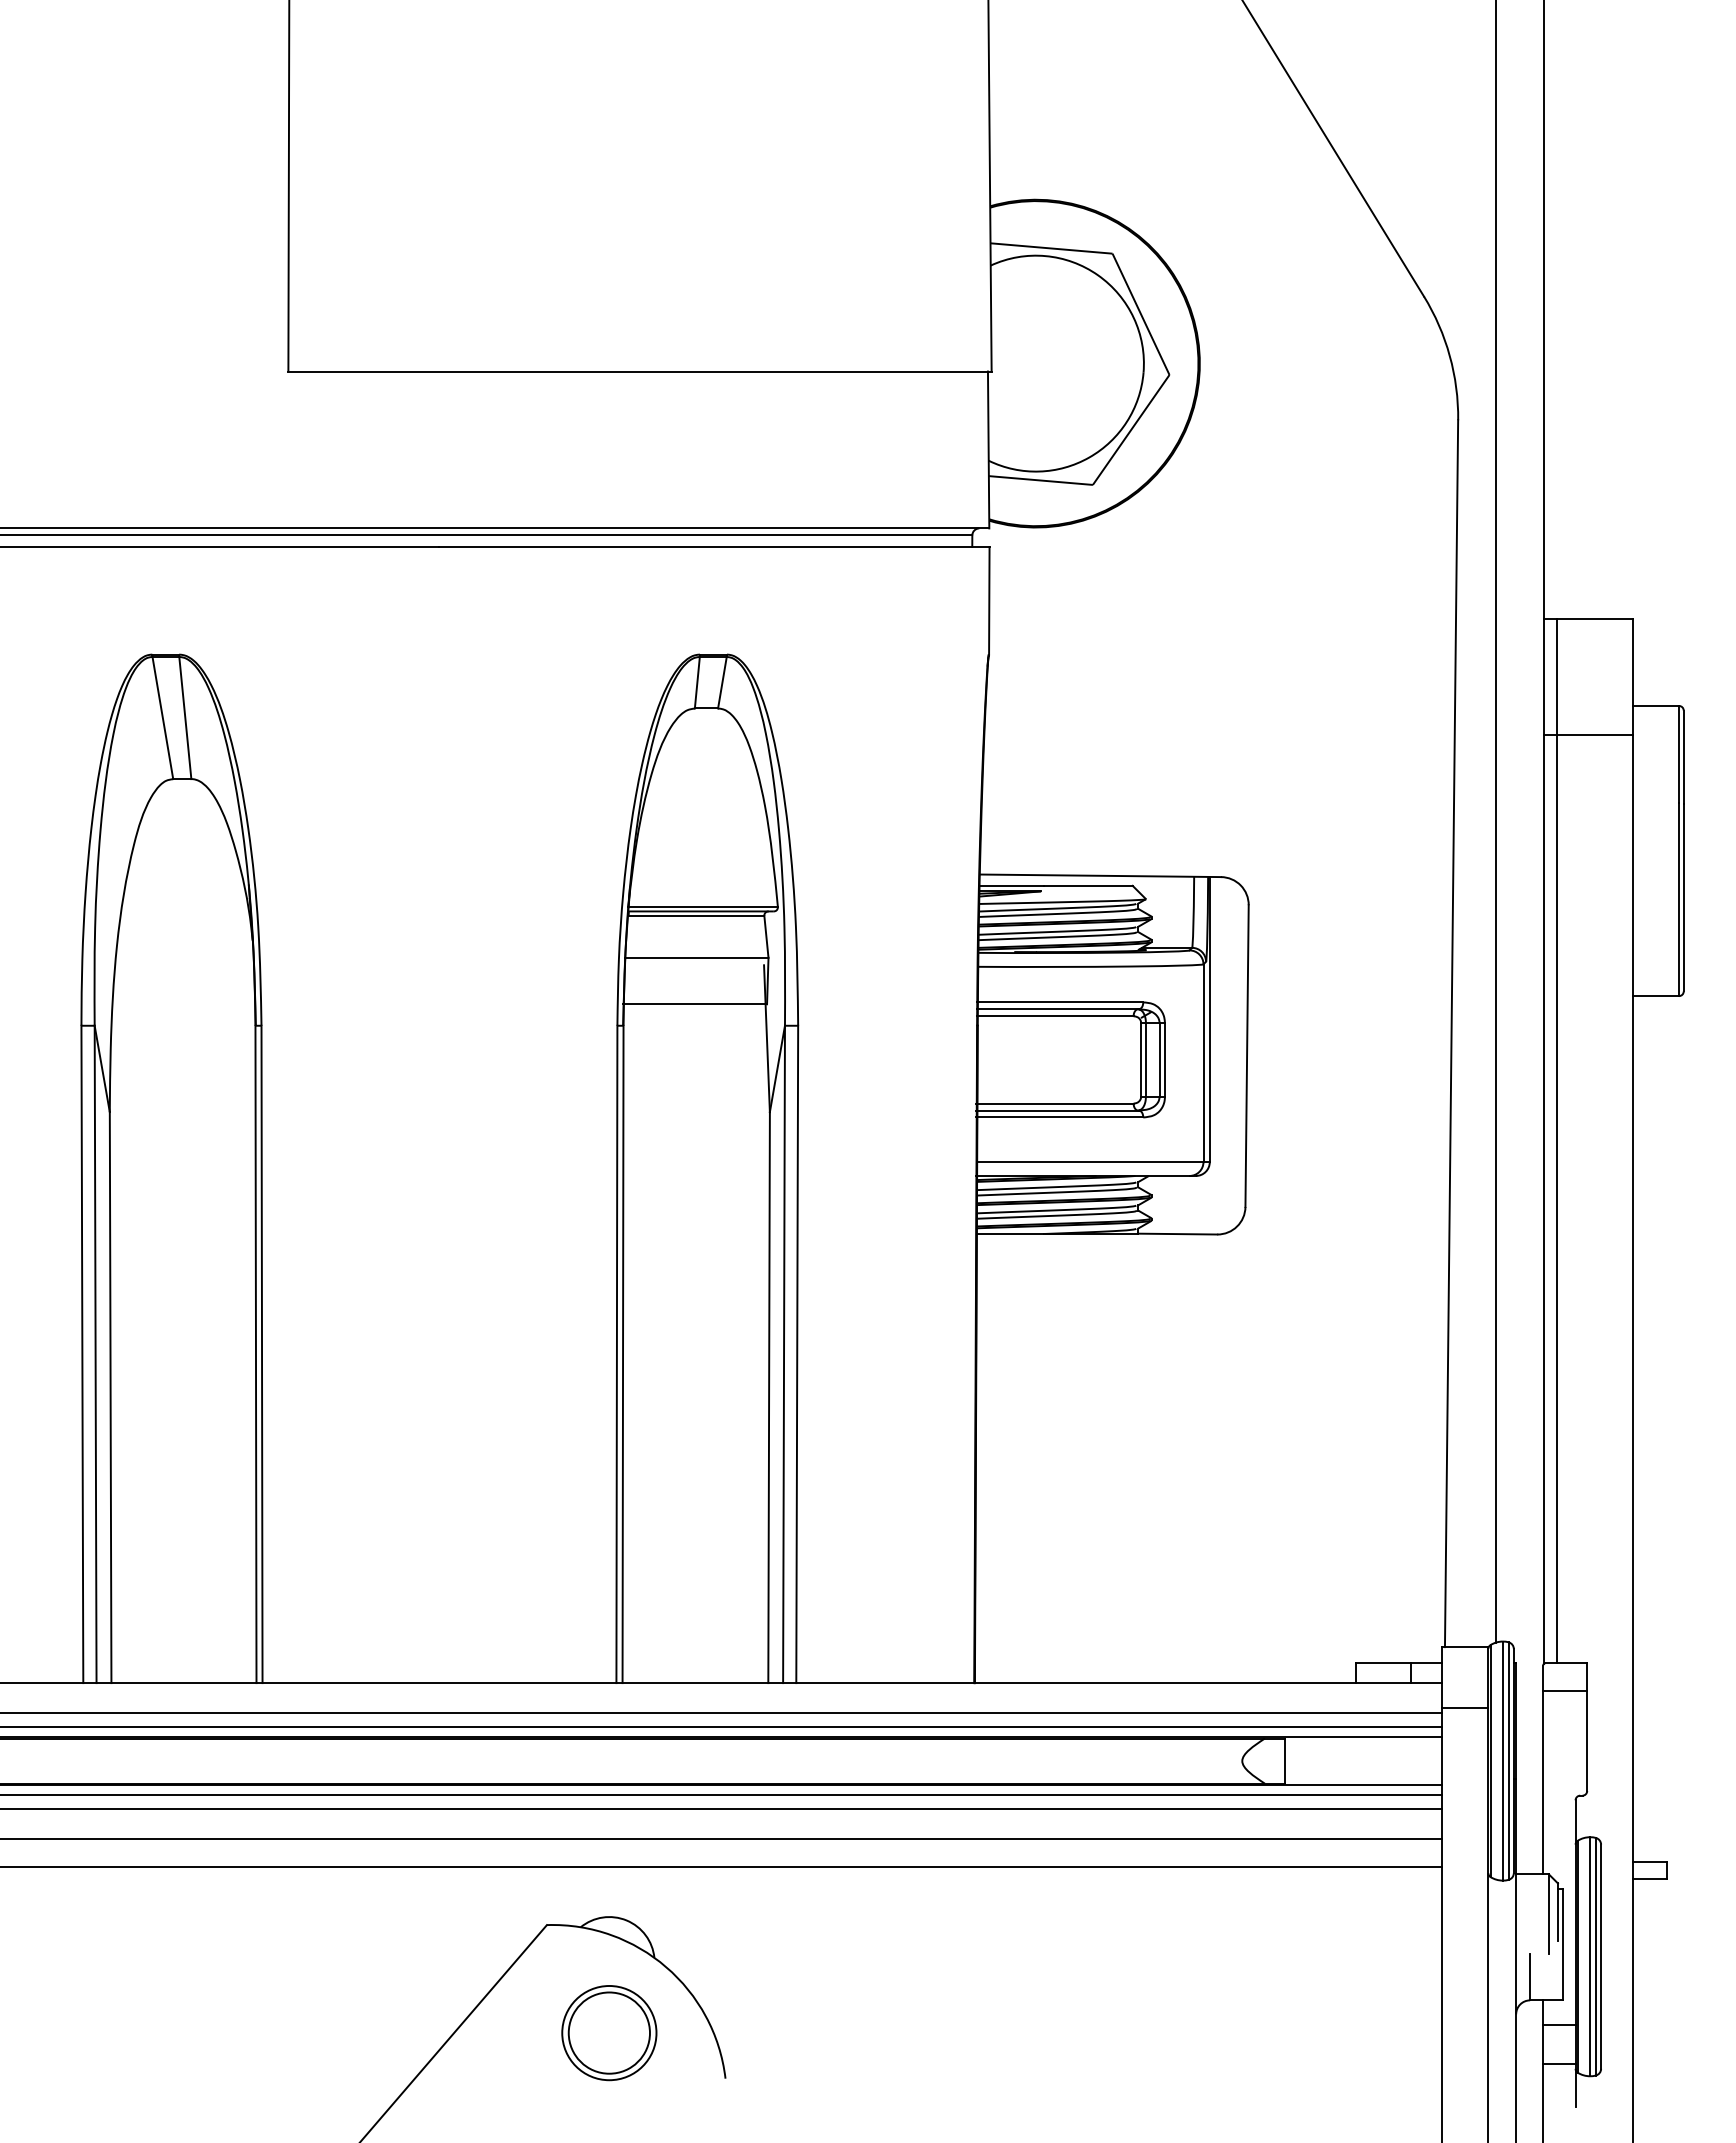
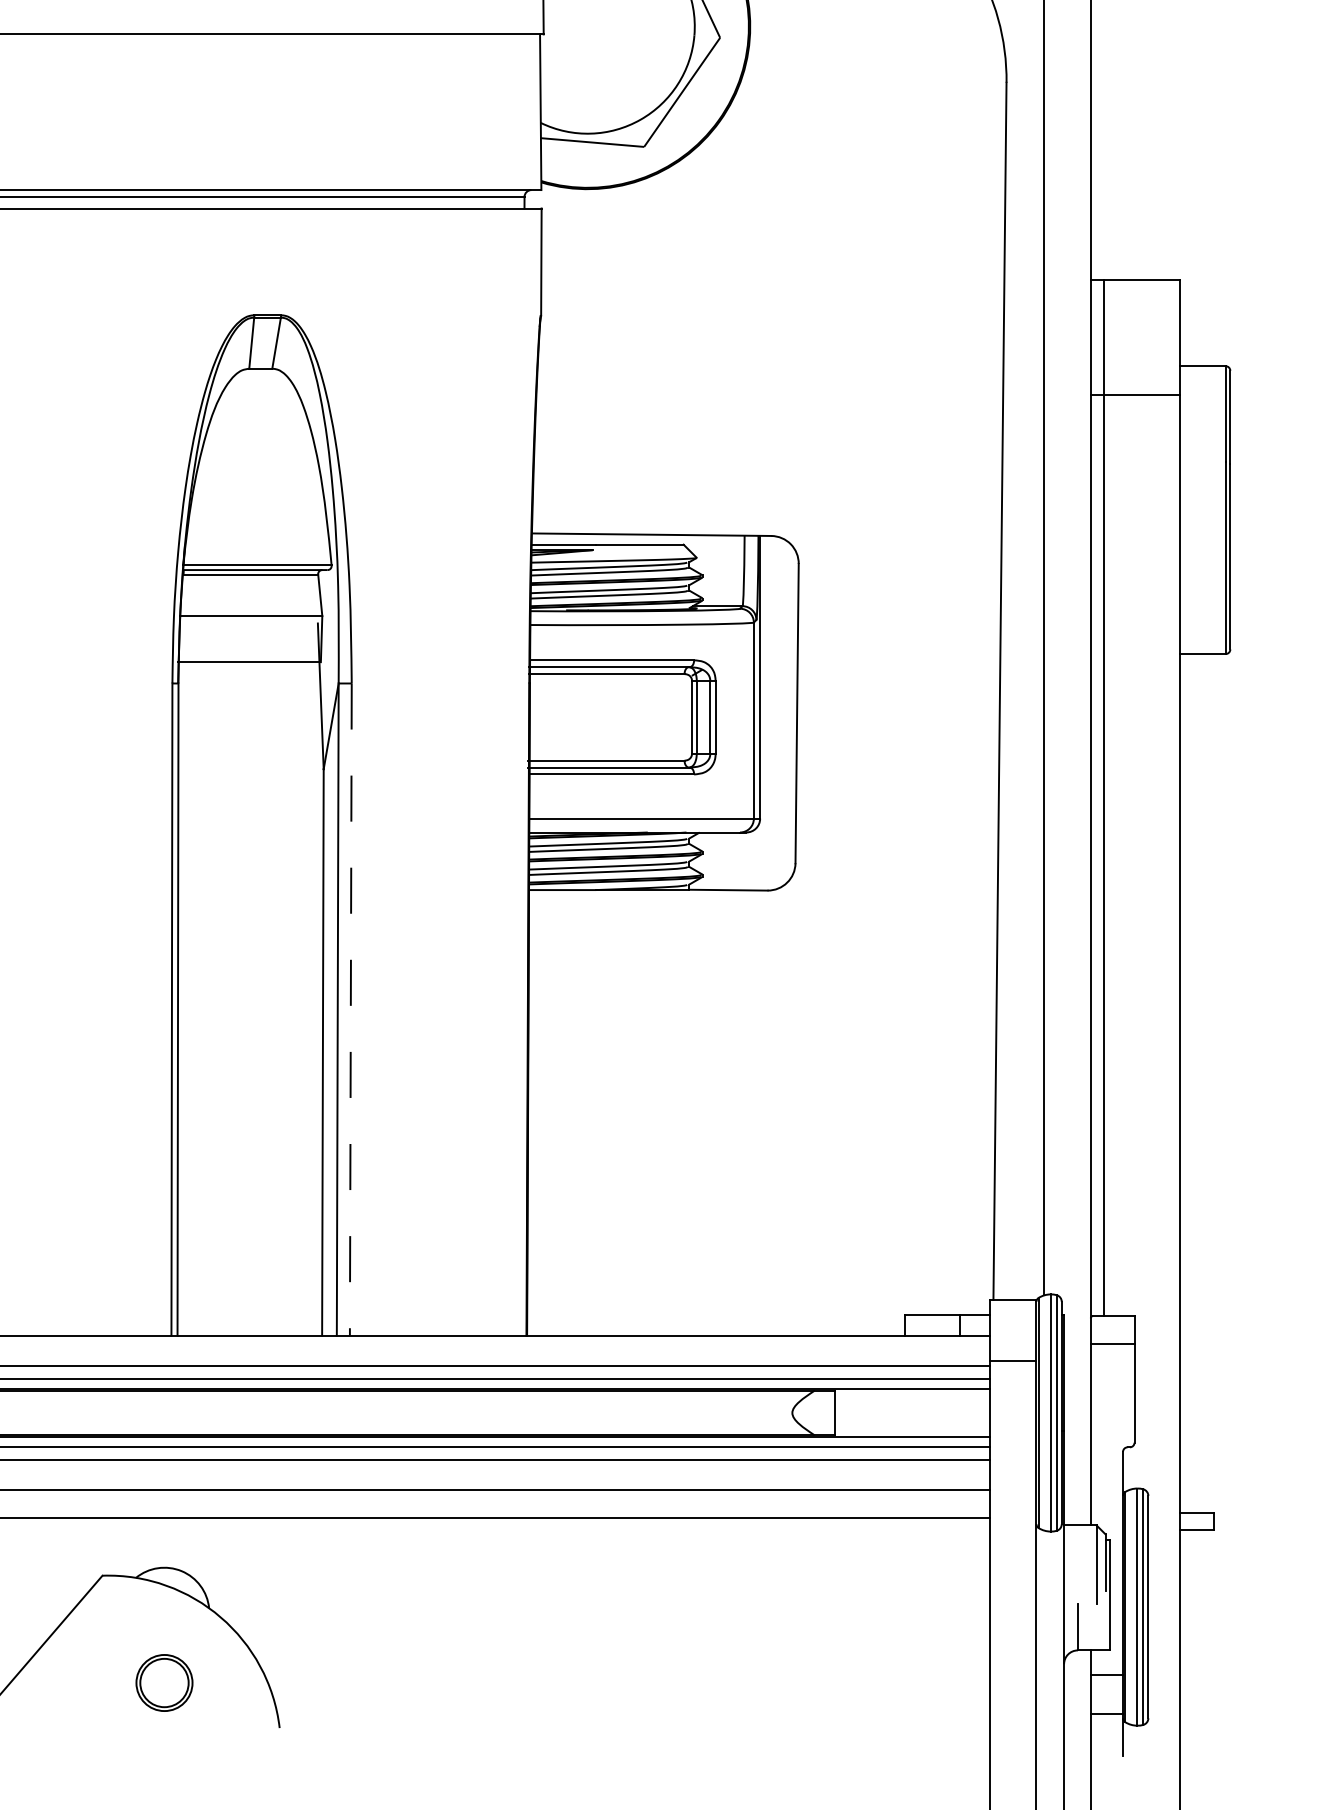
line: (797, 1354) -> (351, 1009), solid -> dashed
part: (609, 2033) -> (164, 1683), size x0.6

